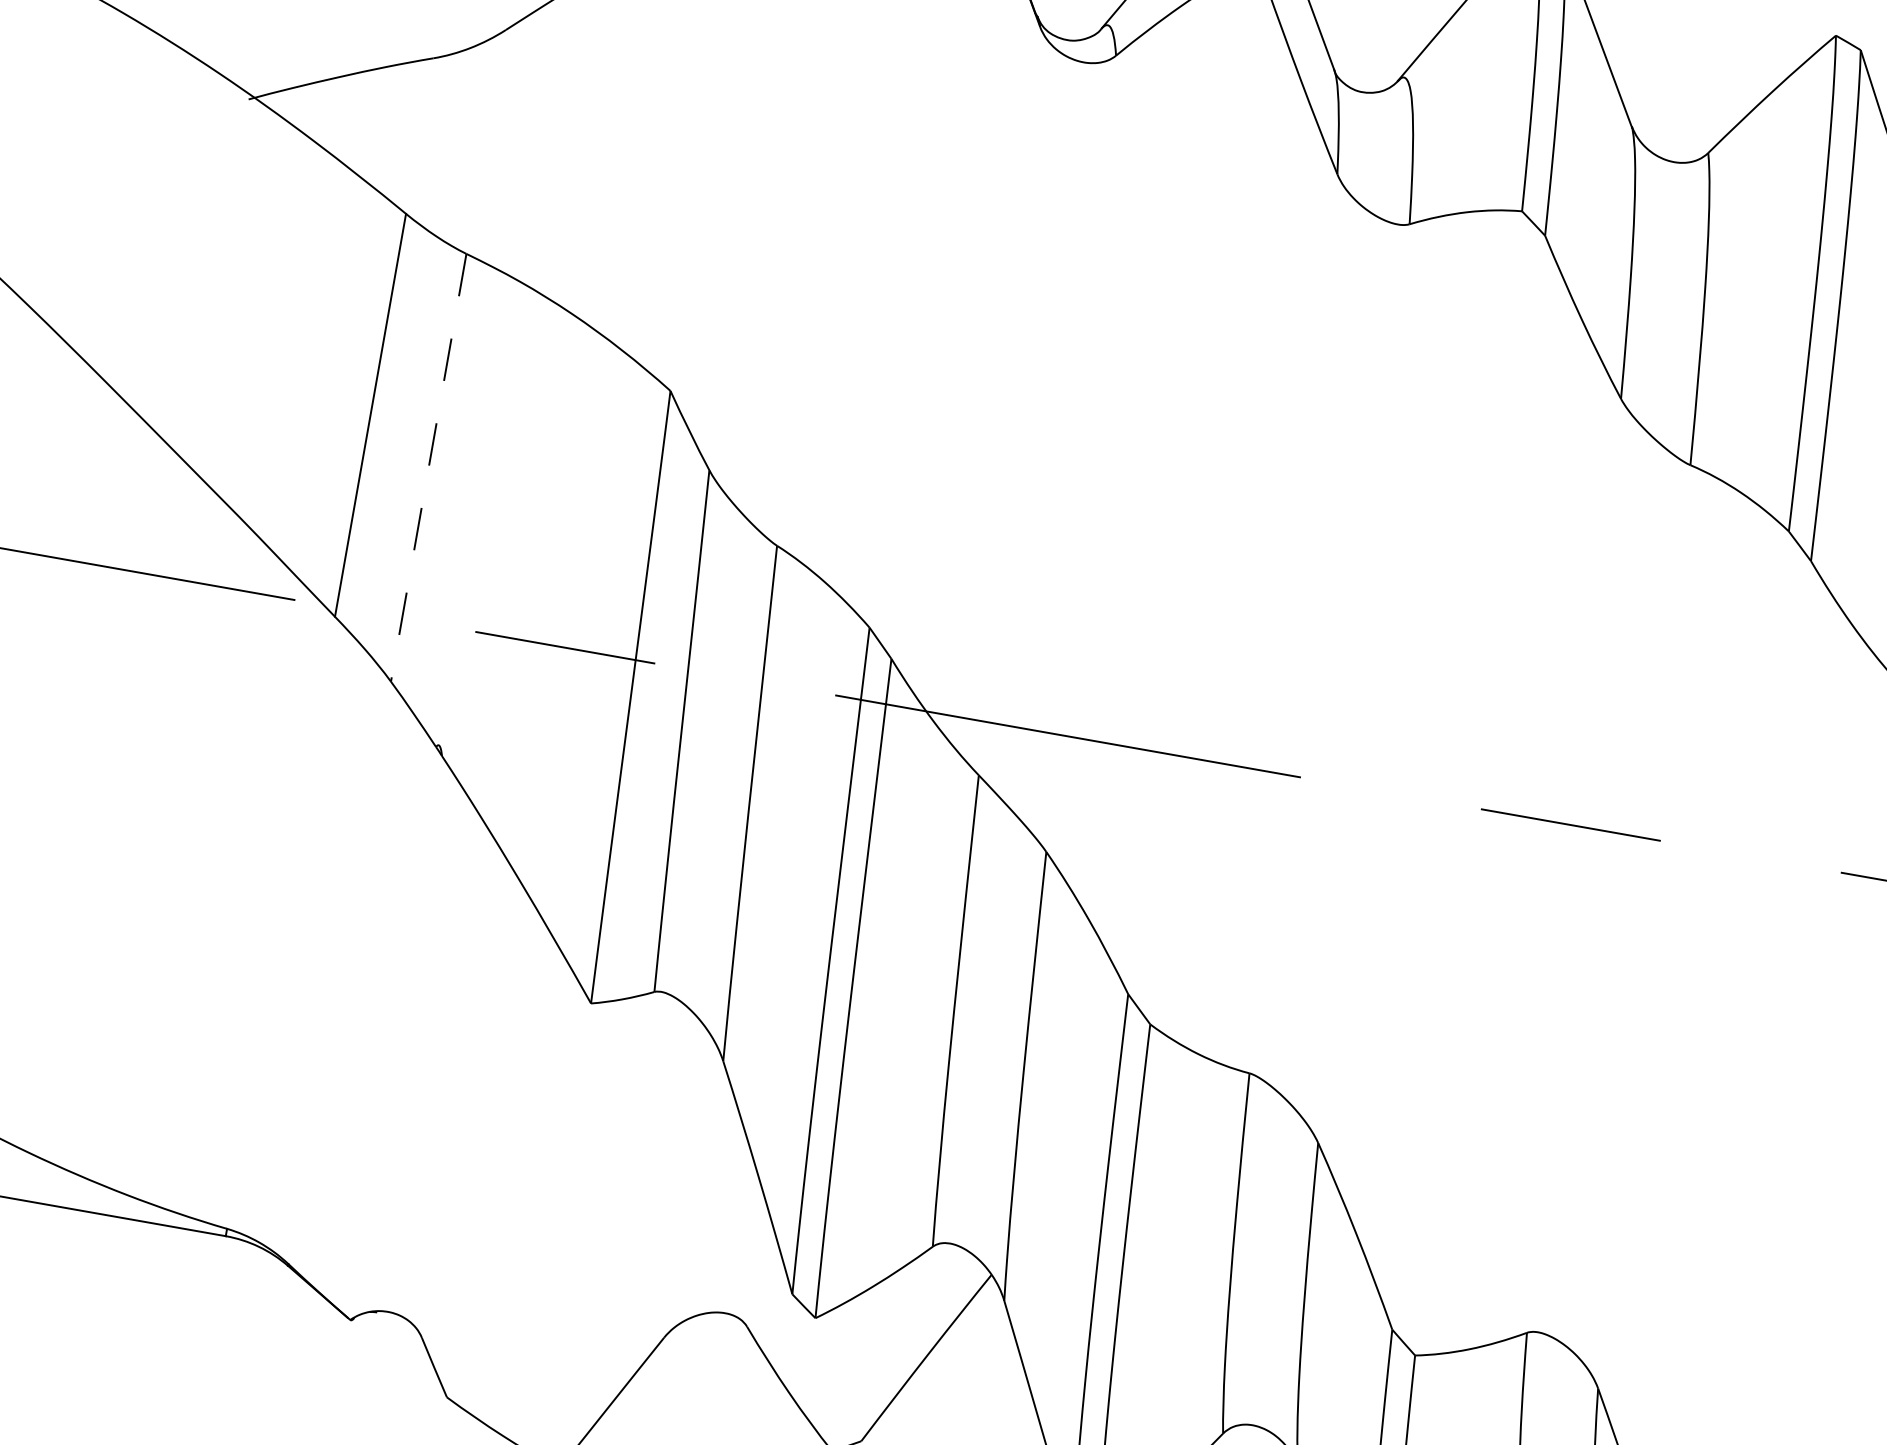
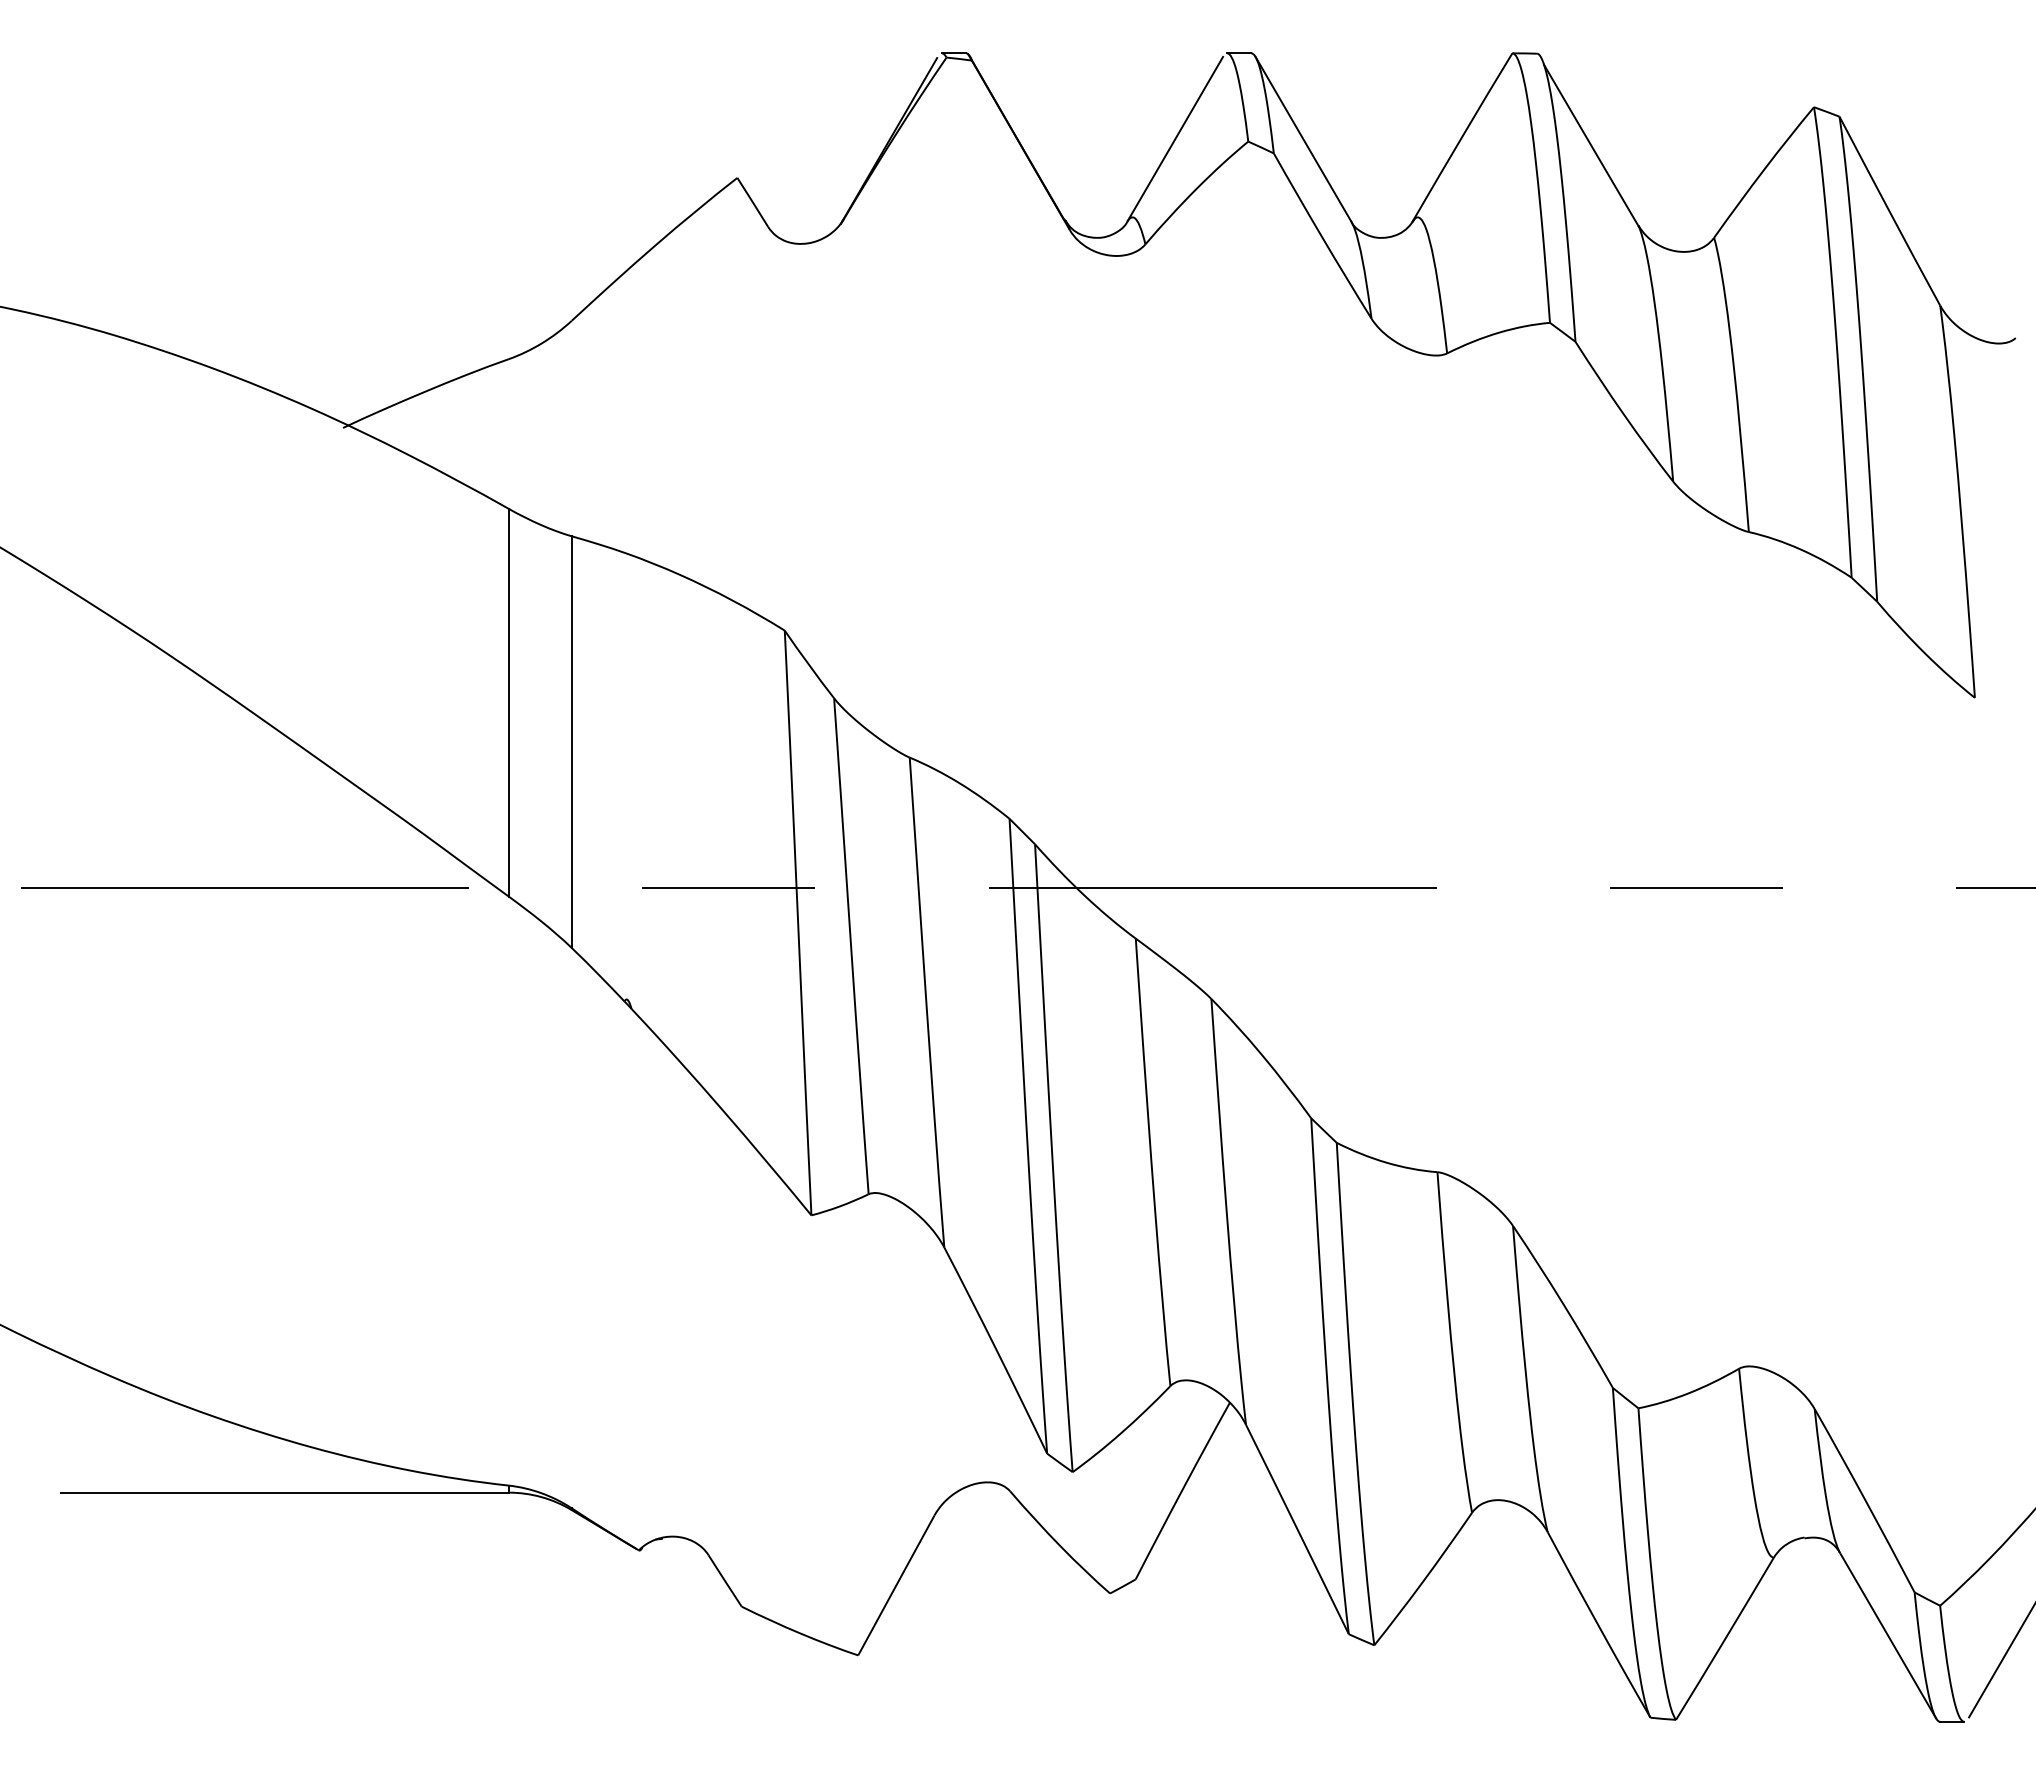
line: (428, 468) -> (571, 742), dashed -> solid

